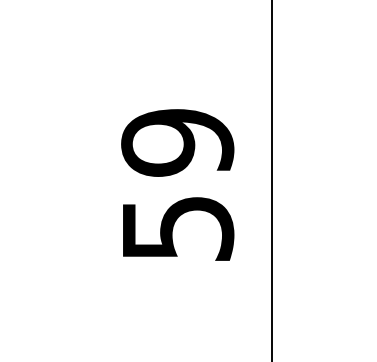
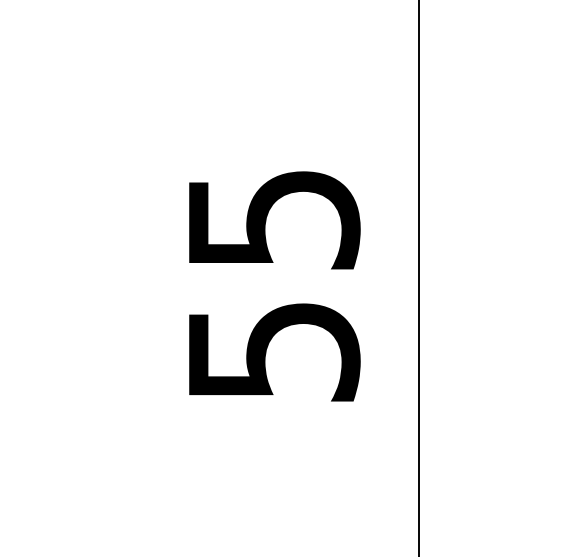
text: (177, 142) -> (273, 219), 59 -> 55

